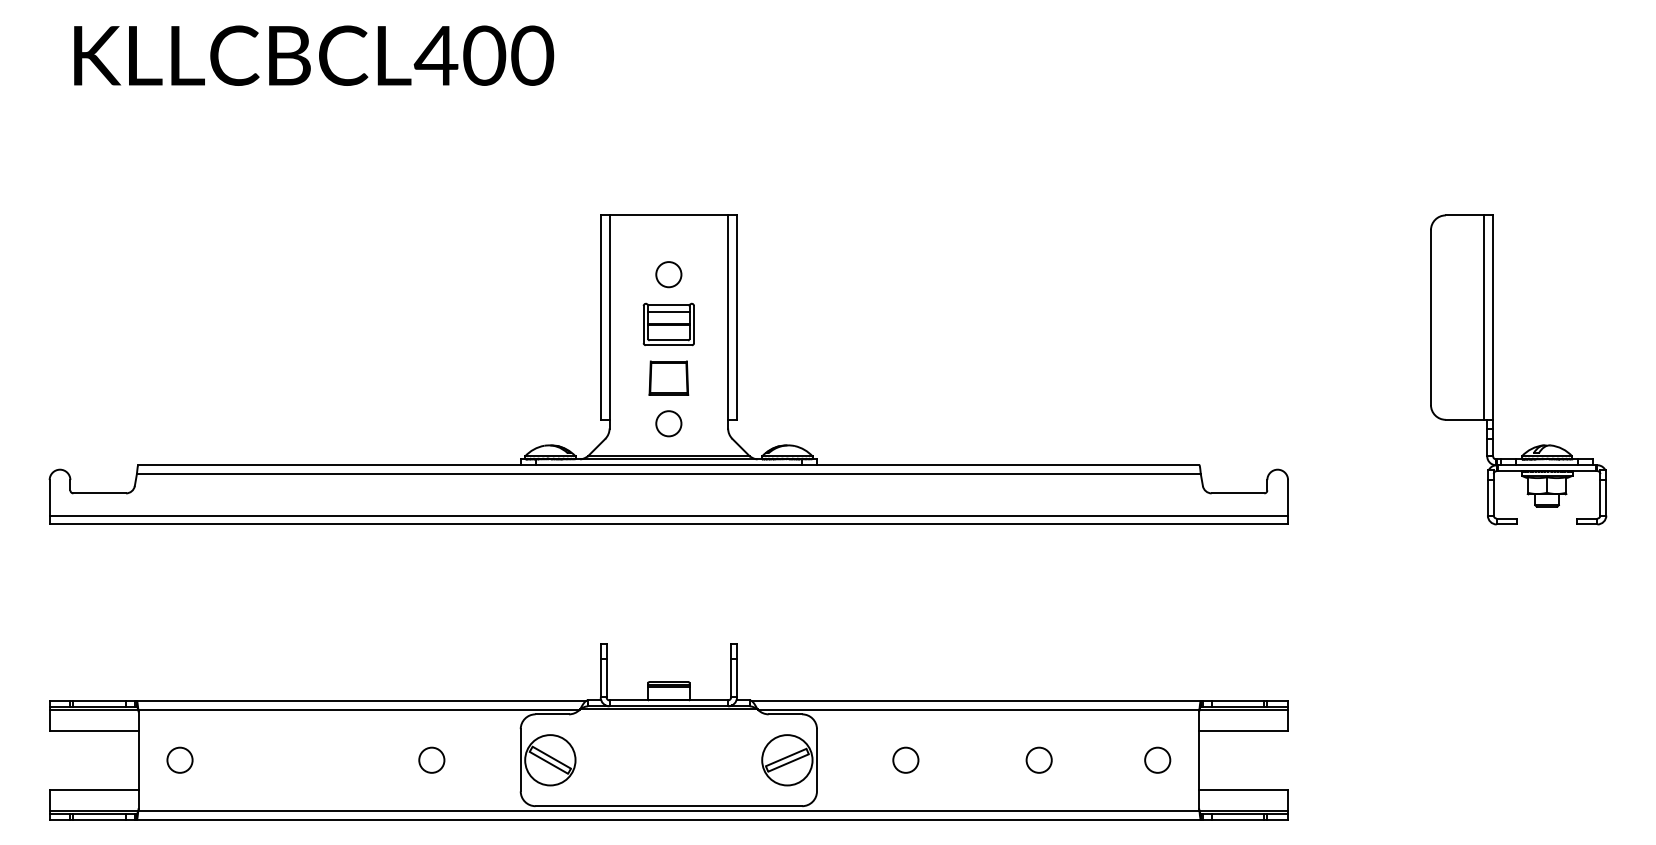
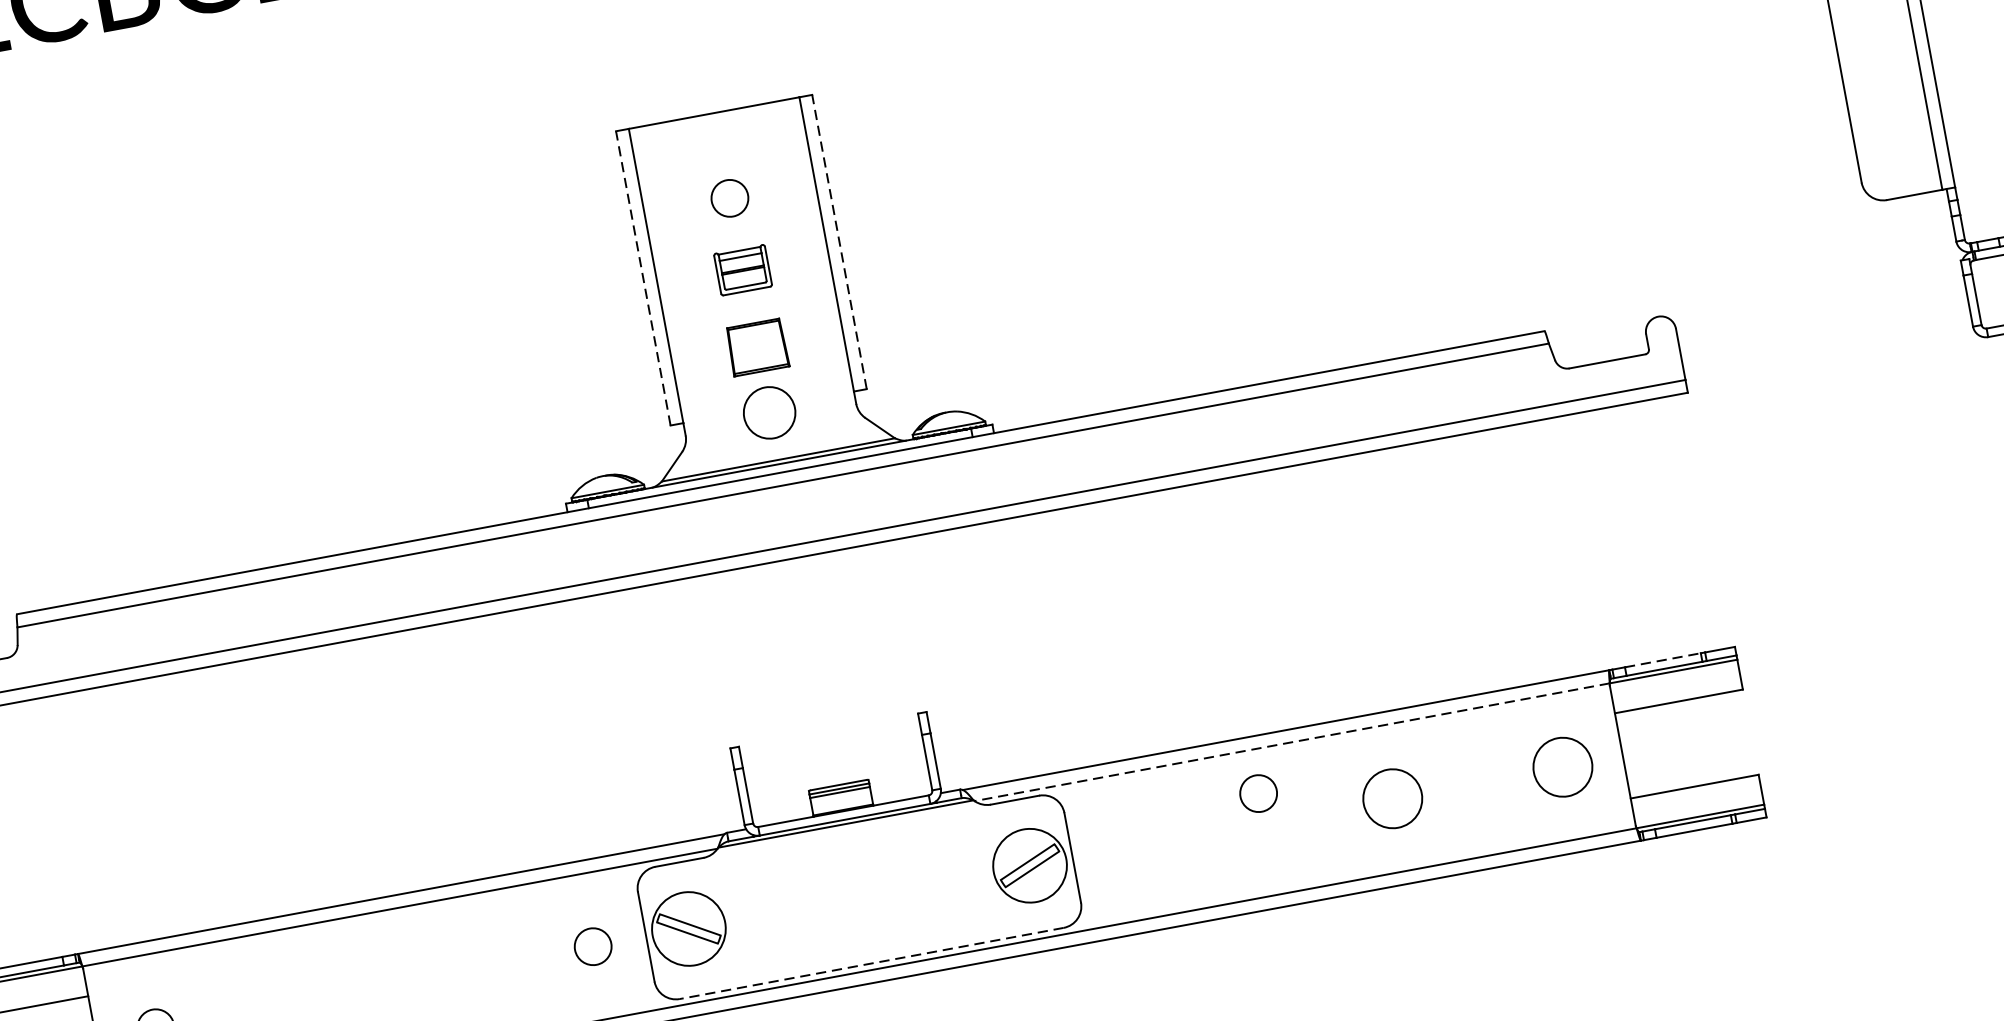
line: (600, 317) -> (642, 278), solid -> dashed
line: (737, 317) -> (840, 241), solid -> dashed
part: (668, 324) -> (742, 270), size x0.7
circle: (668, 423) -> (769, 412), size x1.4
line: (1238, 701) -> (1663, 660), solid -> dashed
line: (978, 709) -> (1291, 741), solid -> dashed
circle: (431, 759) -> (592, 945), moved
circle: (905, 759) -> (1257, 792), moved
circle: (1038, 759) -> (1391, 797), size x1.6
circle: (1157, 759) -> (1562, 765), size x1.6
line: (668, 806) -> (871, 964), solid -> dashed

